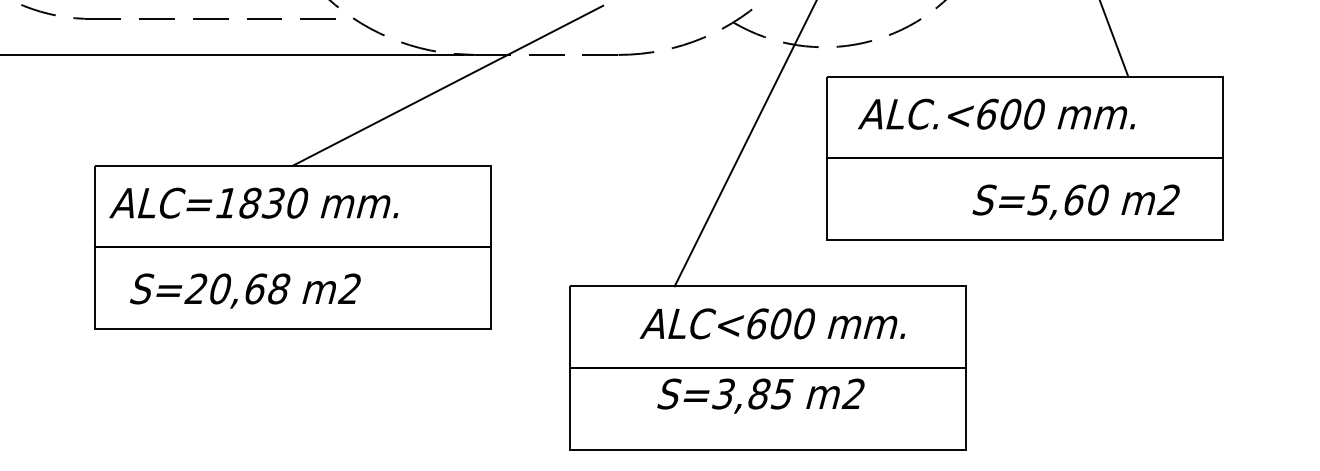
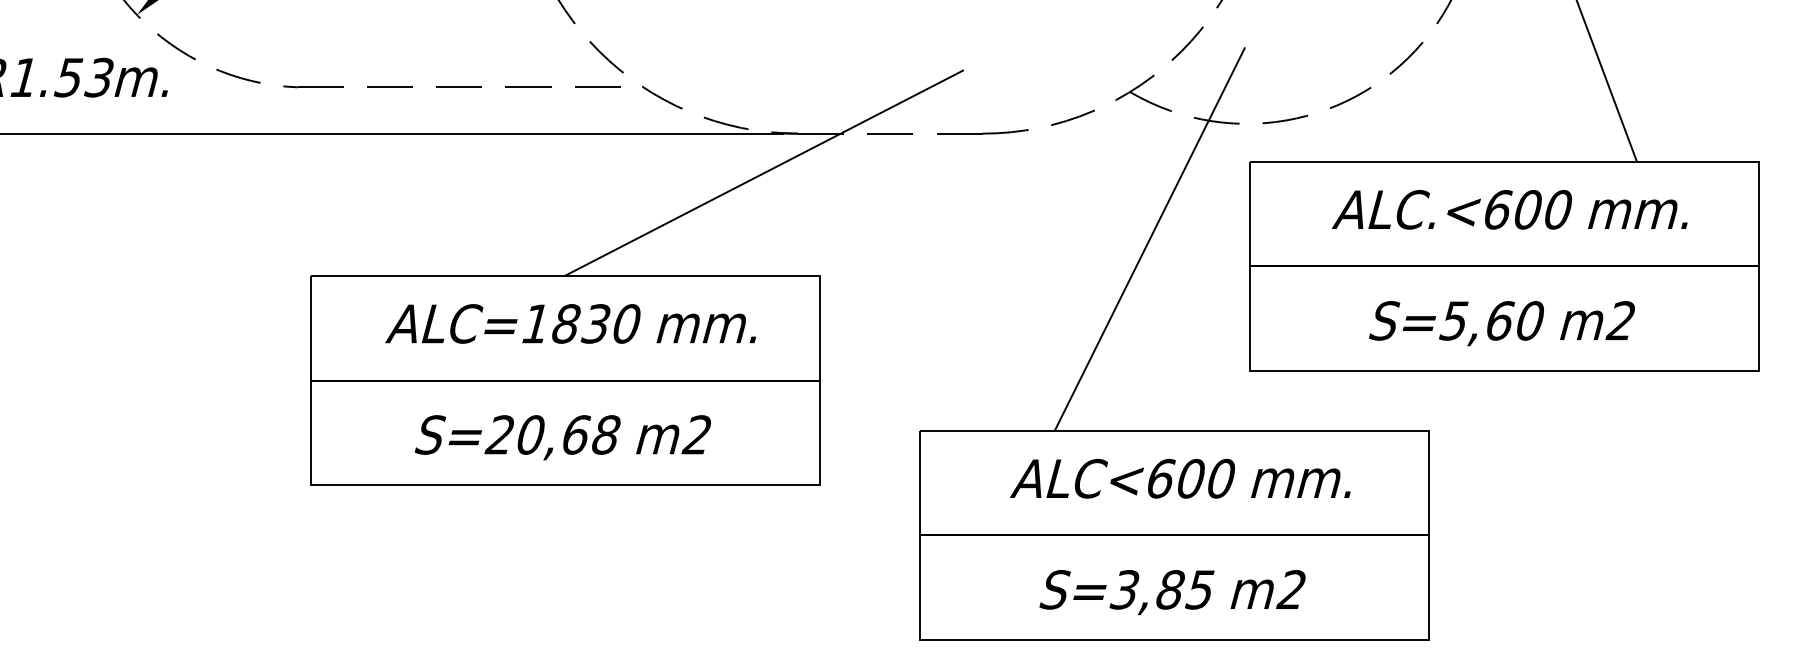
text: (996, 114) -> (1509, 209), moved
text: (253, 202) -> (570, 323), moved
text: (1075, 202) -> (1501, 323), moved
text: (245, 290) -> (562, 437), moved
text: (760, 396) -> (1172, 592), moved

